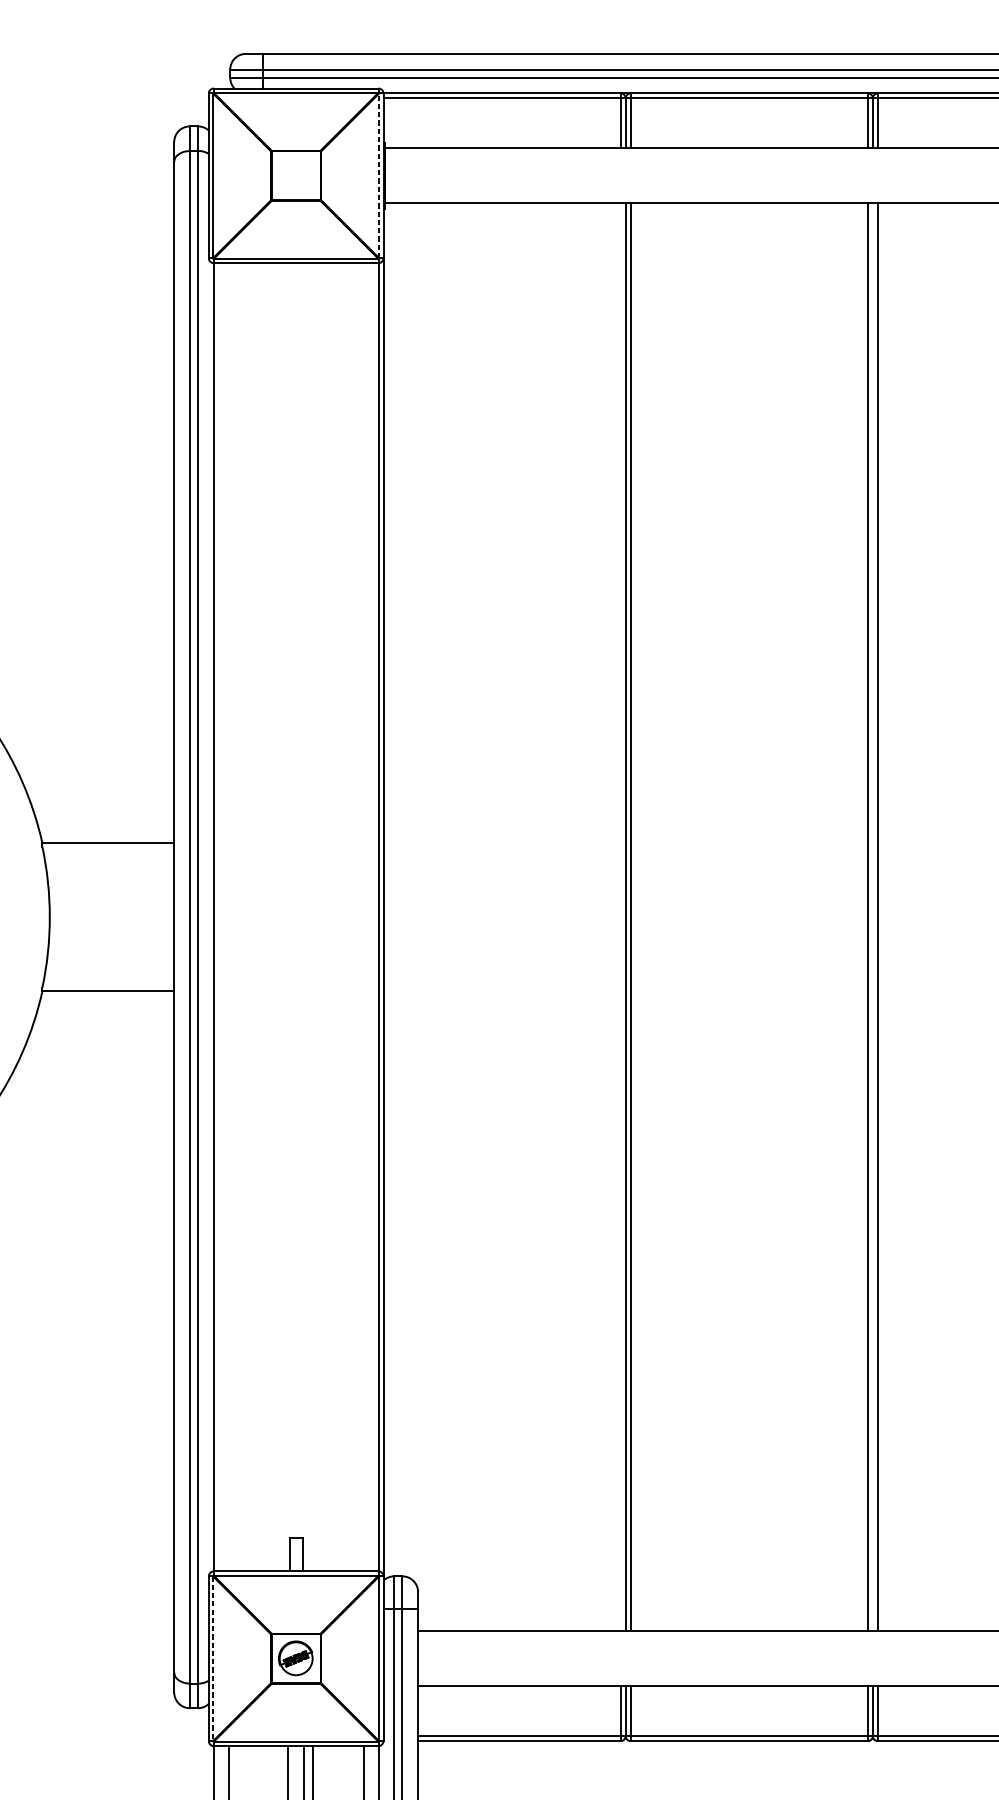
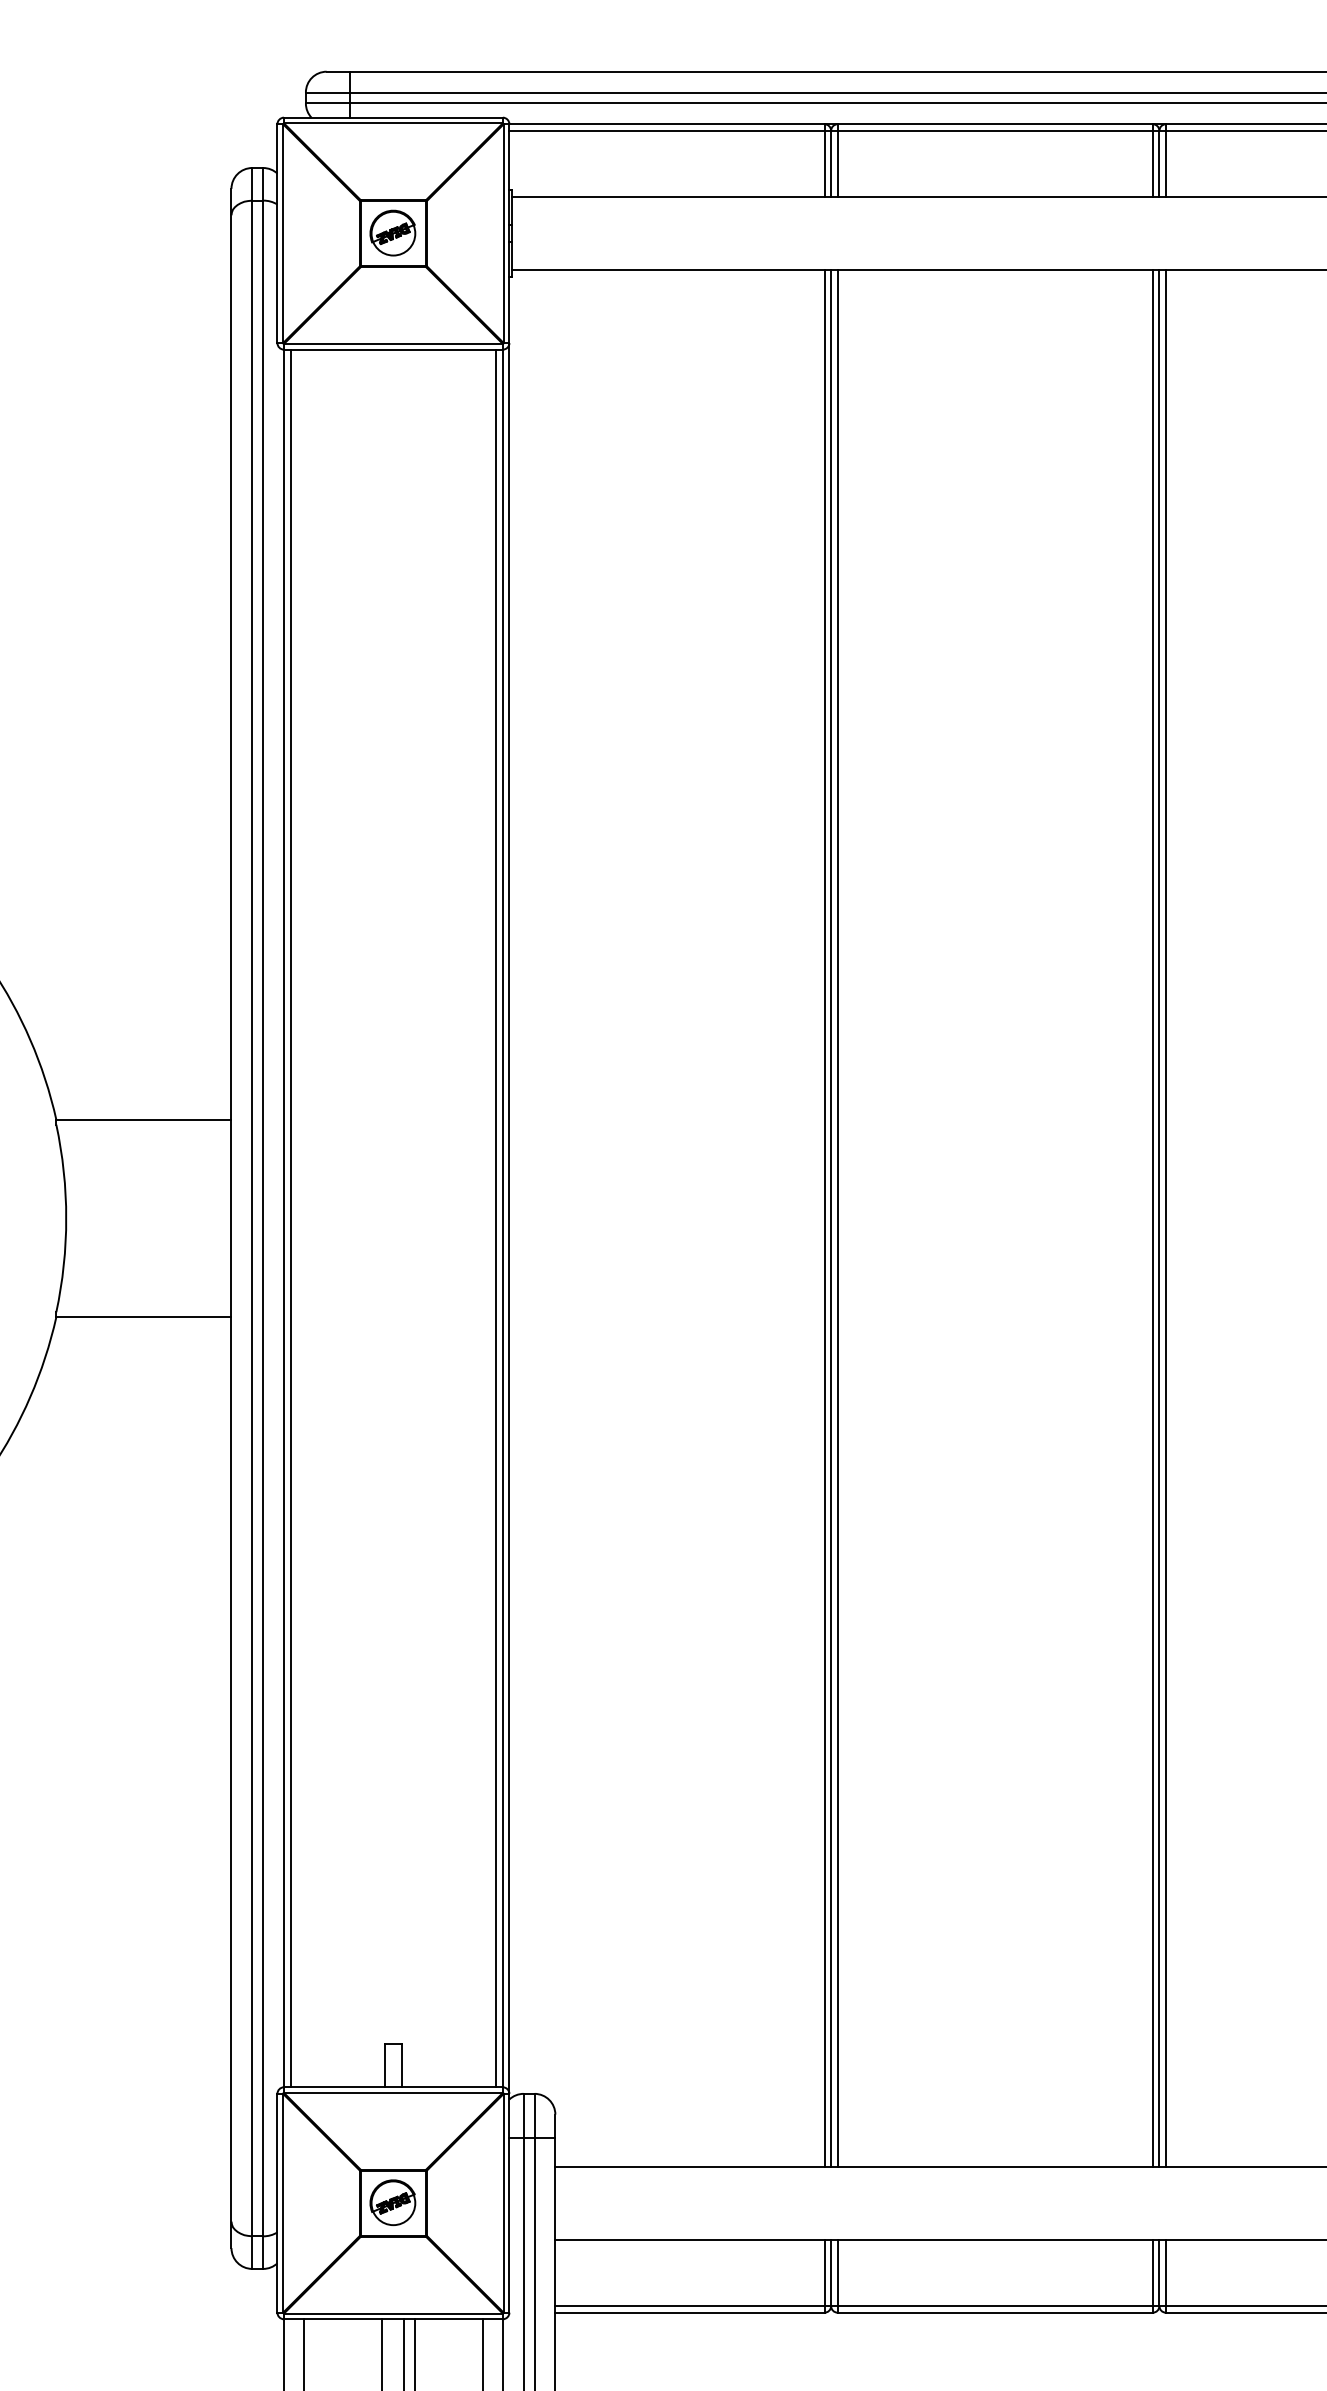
part: (295, 174) -> (392, 232), added
line: (379, 175) -> (503, 233), dashed -> solid
line: (218, 917) -> (290, 1218), added
line: (373, 917) -> (496, 1218), added
line: (620, 917) -> (824, 1218), added
line: (872, 917) -> (1159, 1218), added
line: (213, 1658) -> (283, 2203), dashed -> solid

